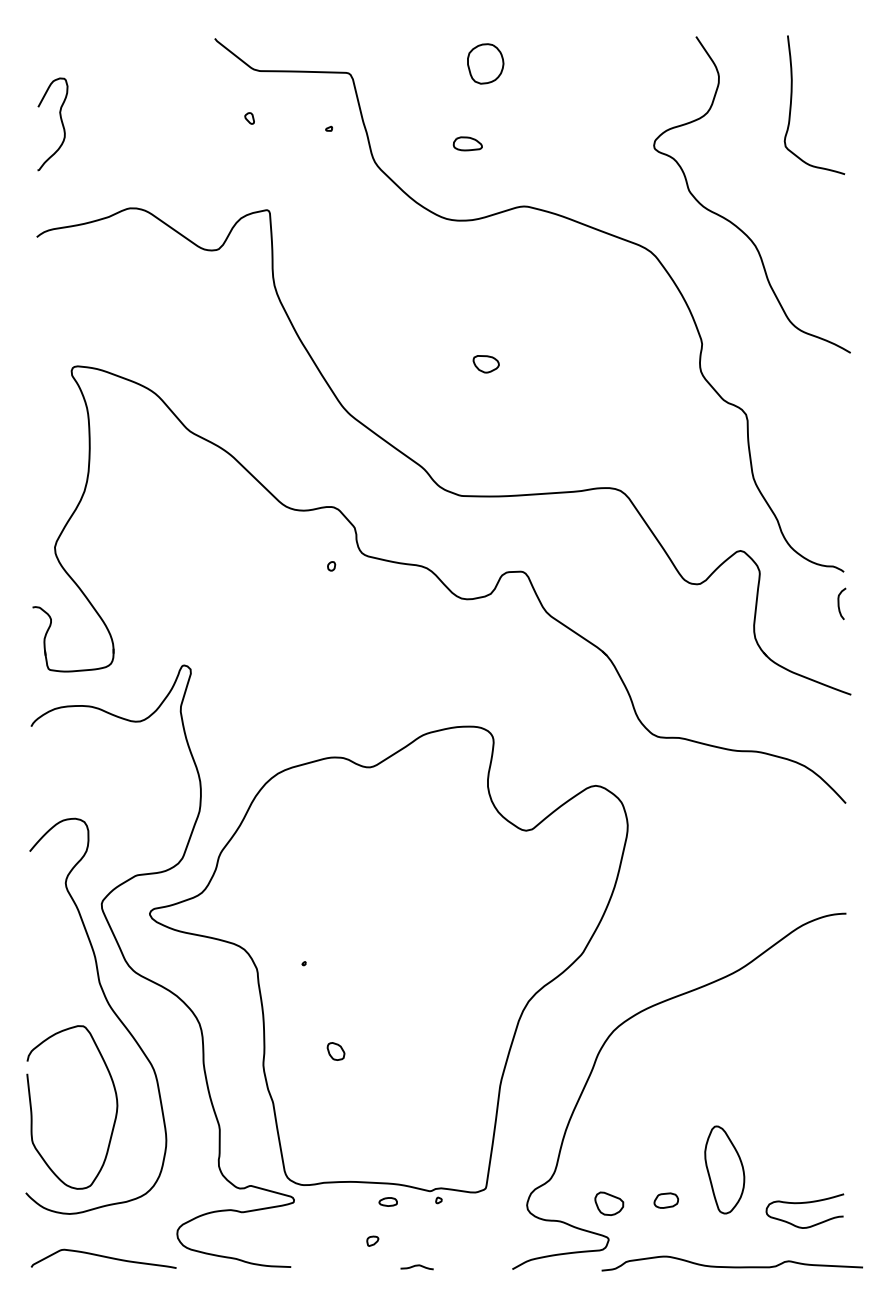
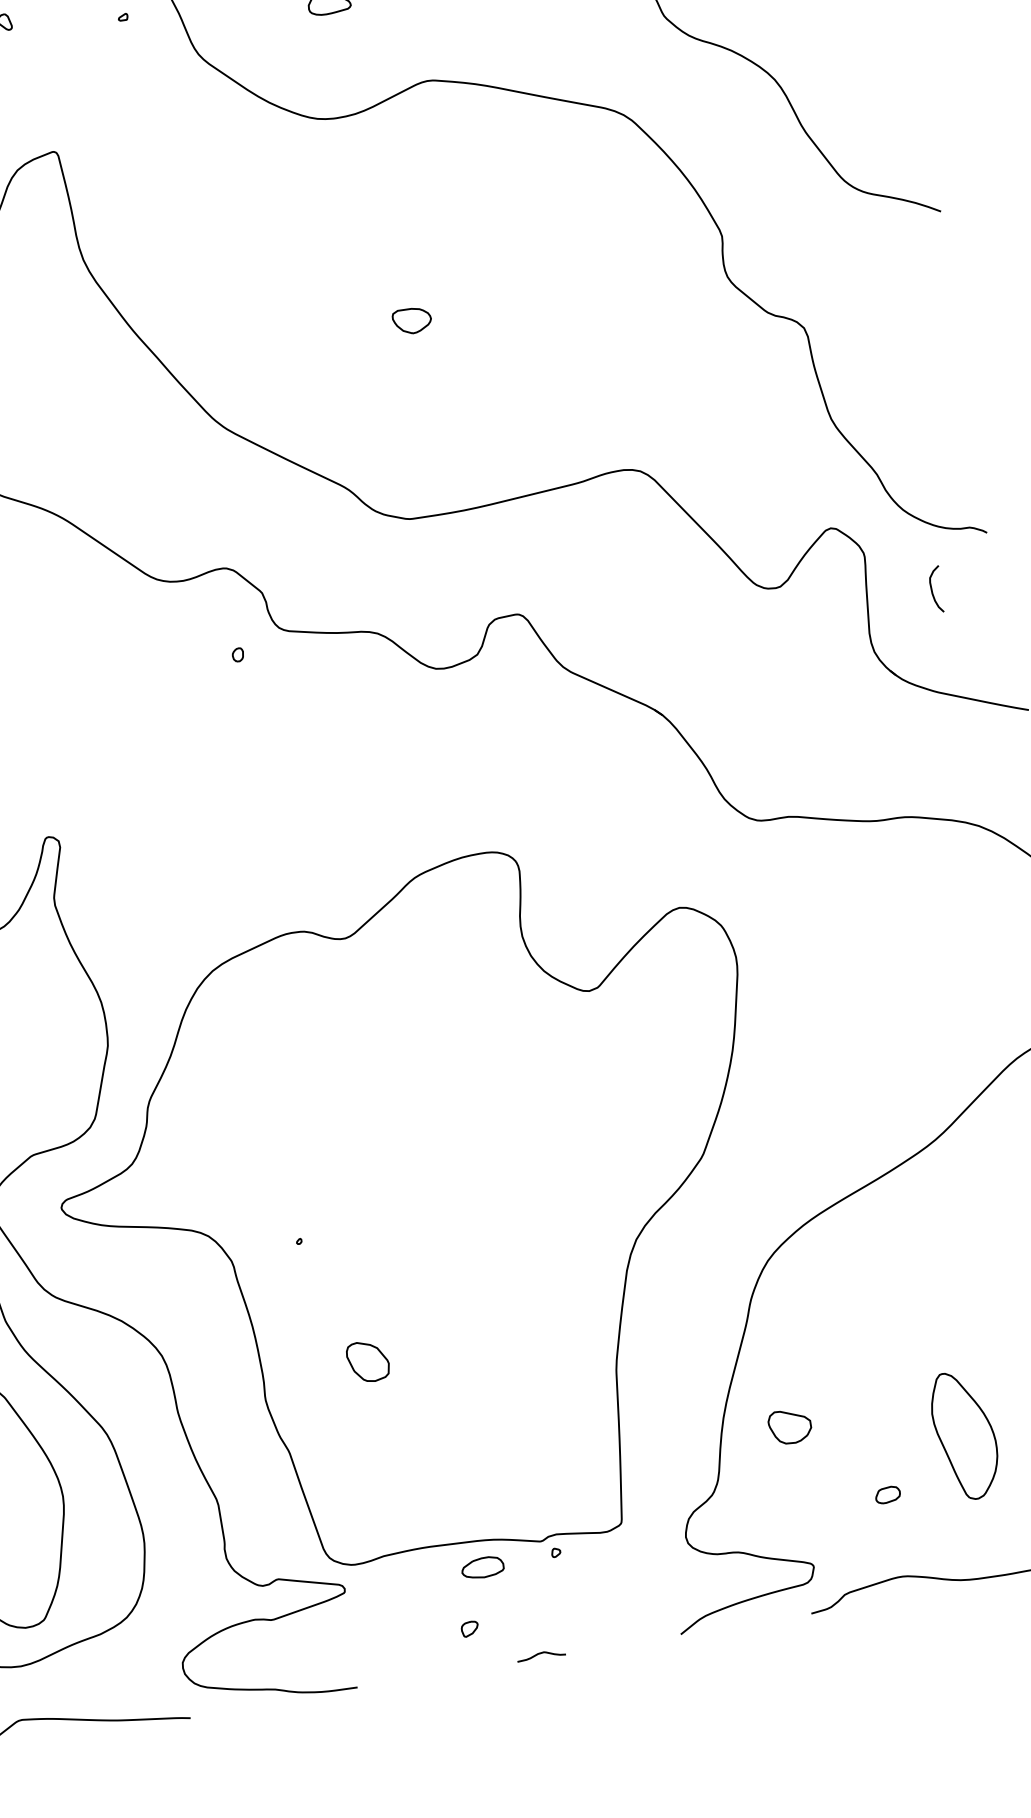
curve: (839, 603) -> (933, 589), moved
part: (335, 1051) -> (367, 1361), size x1.6
part: (666, 1200) -> (888, 1494), size x0.7
part: (387, 1201) -> (481, 1567), size x1.6
part: (609, 1203) -> (790, 1426), moved

